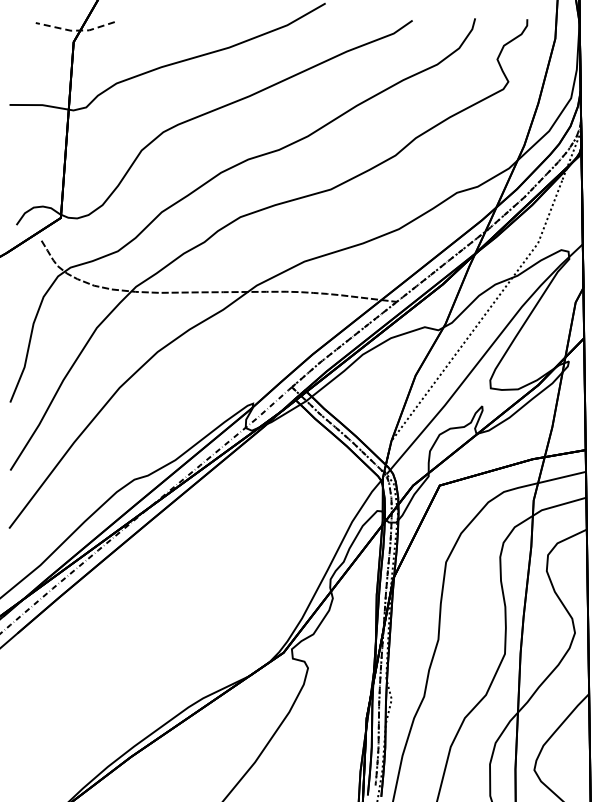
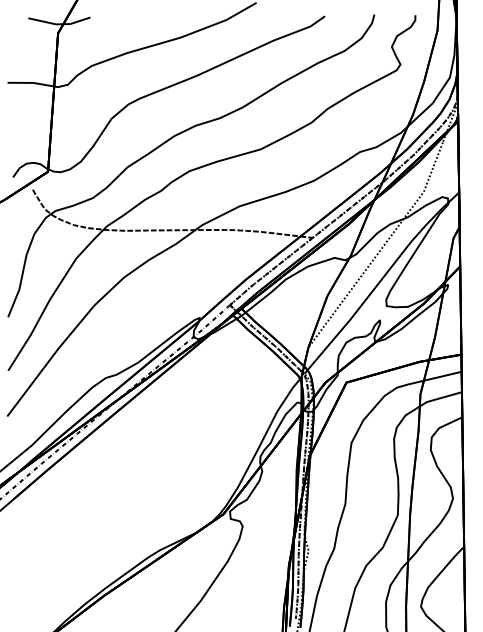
line: (74, 30) -> (58, 24), dashed -> solid

